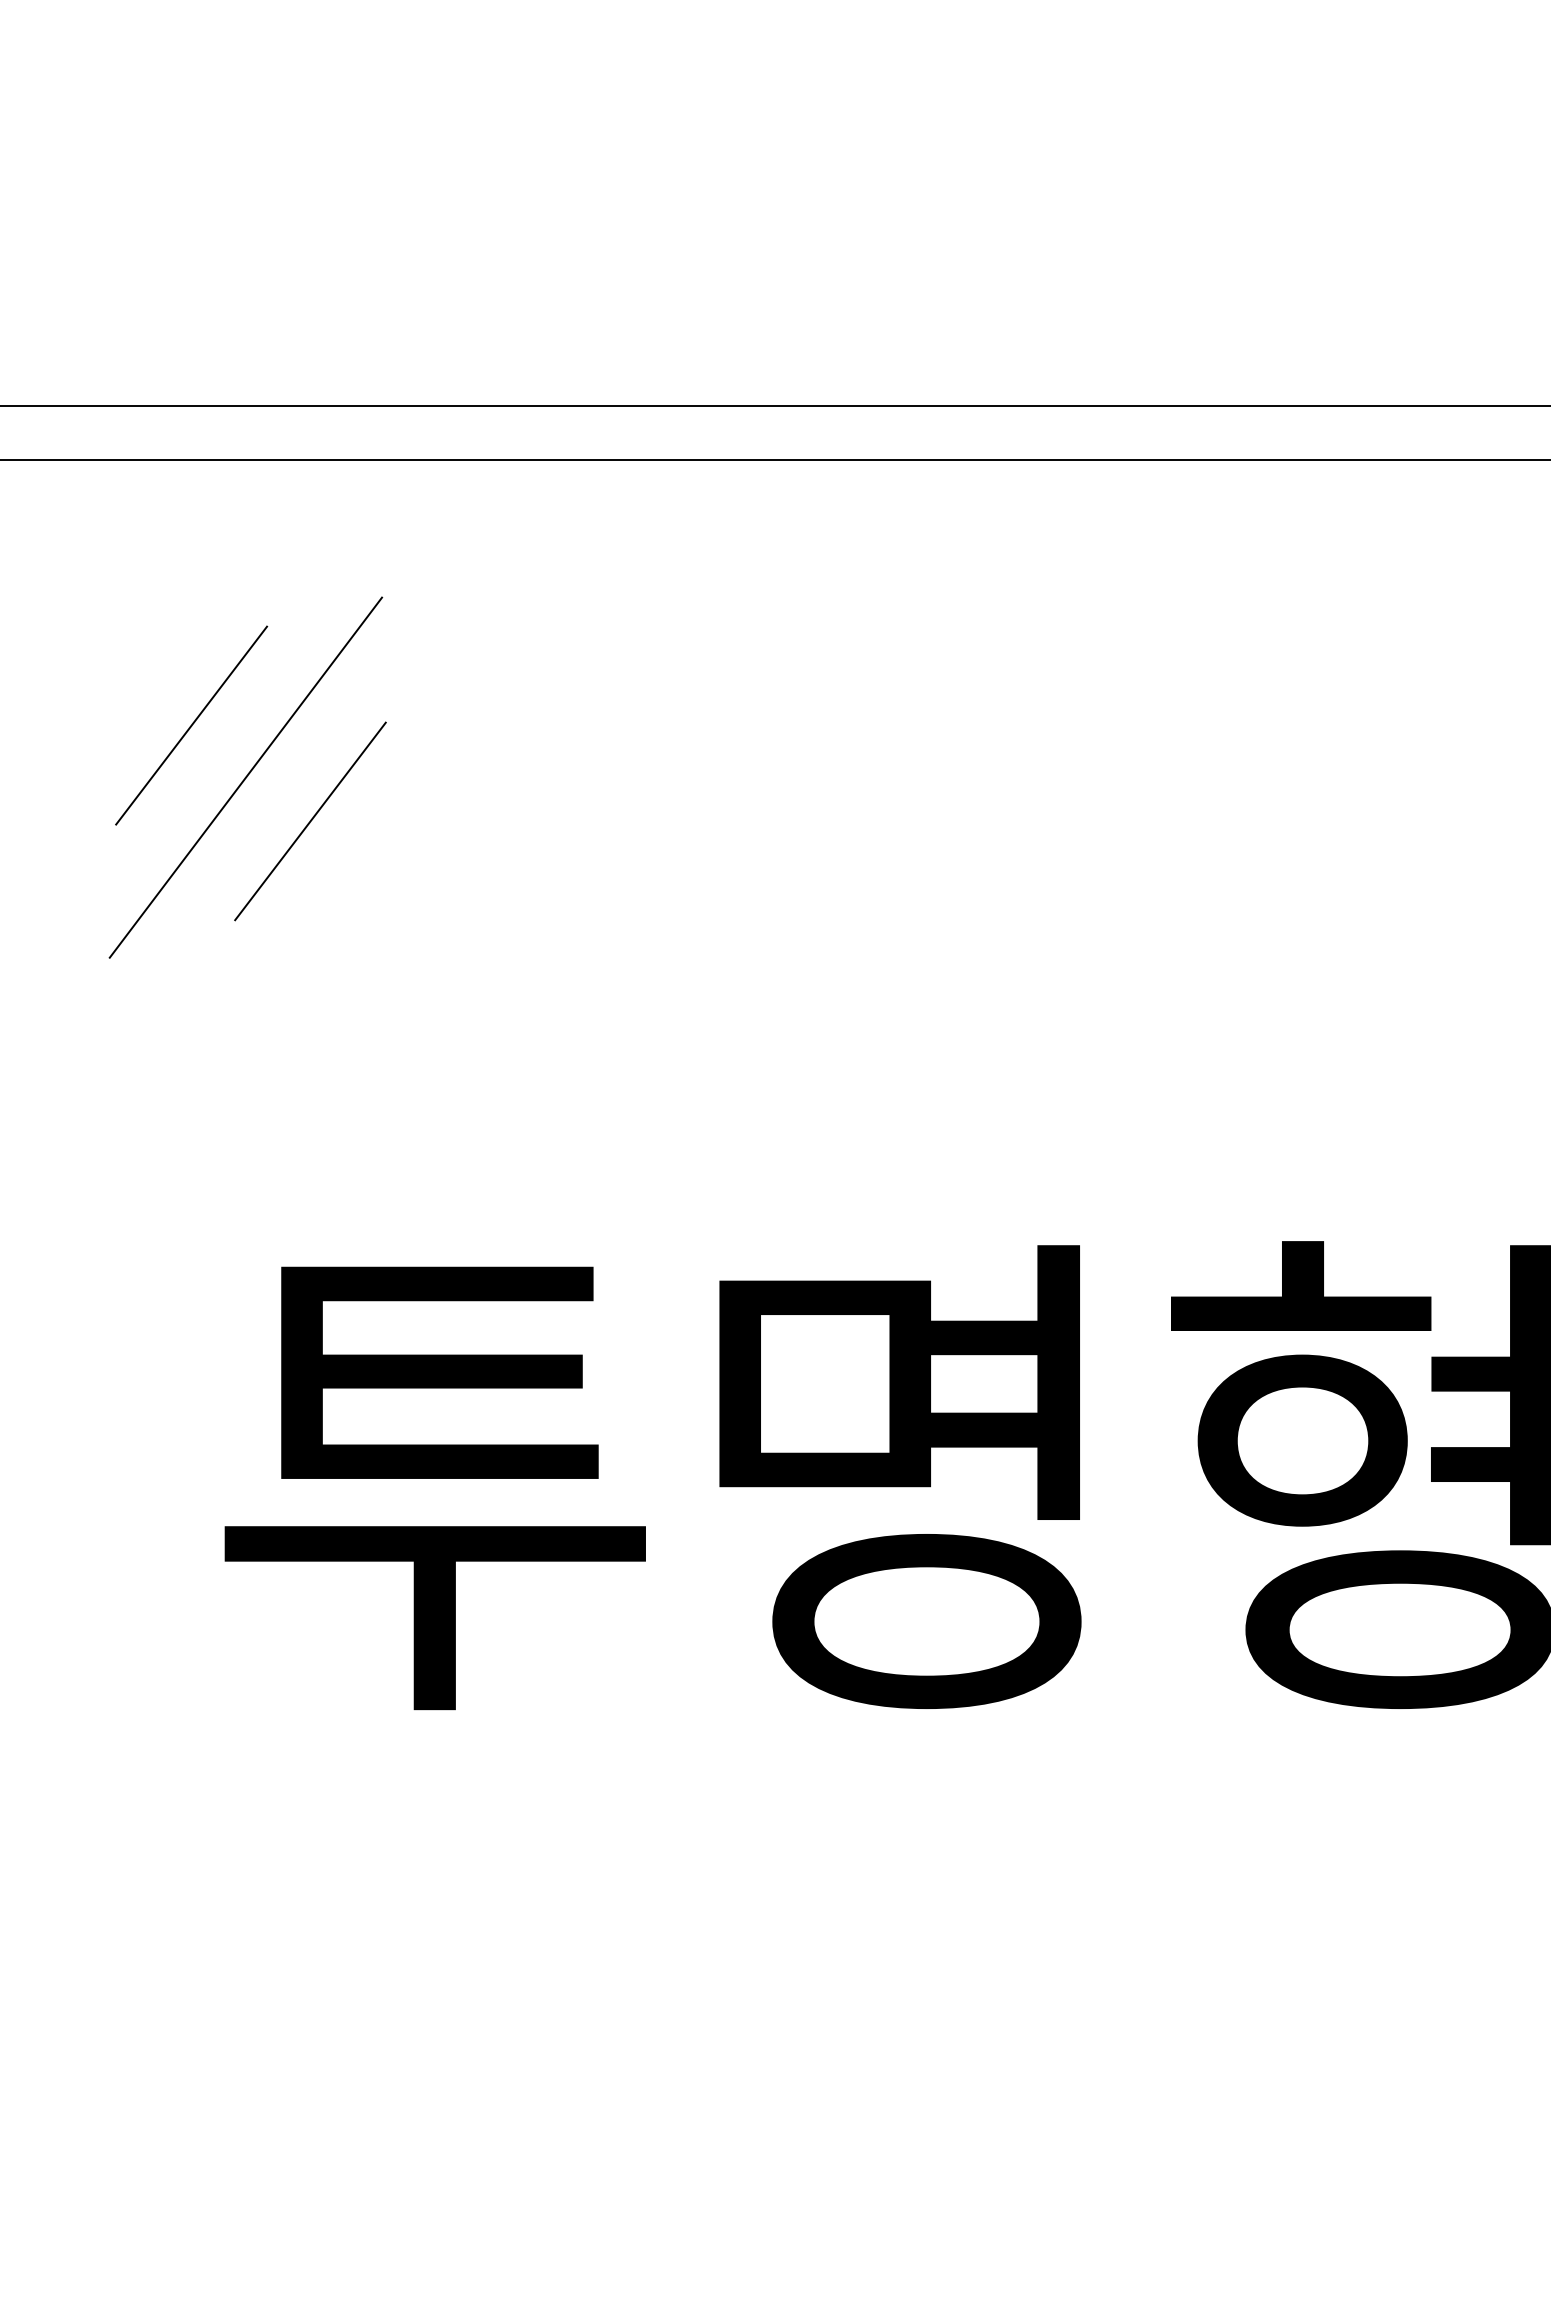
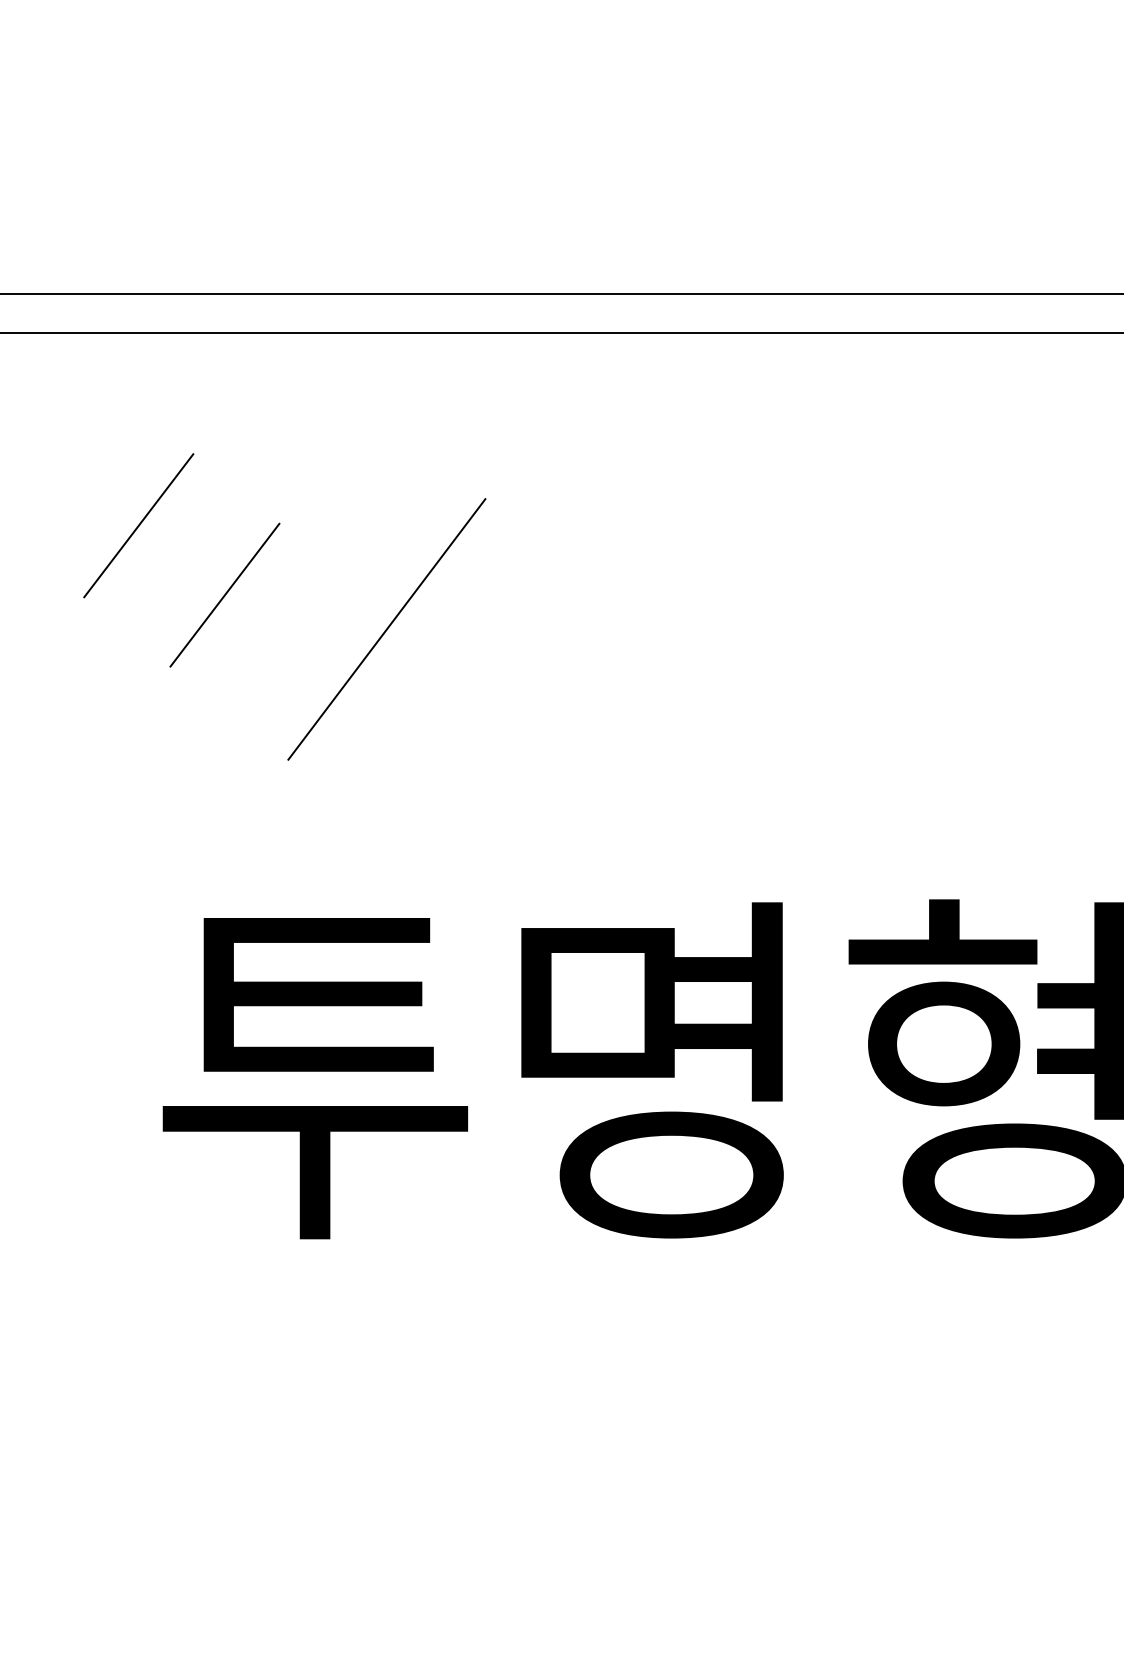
line: (245, 777) -> (386, 629), moved

